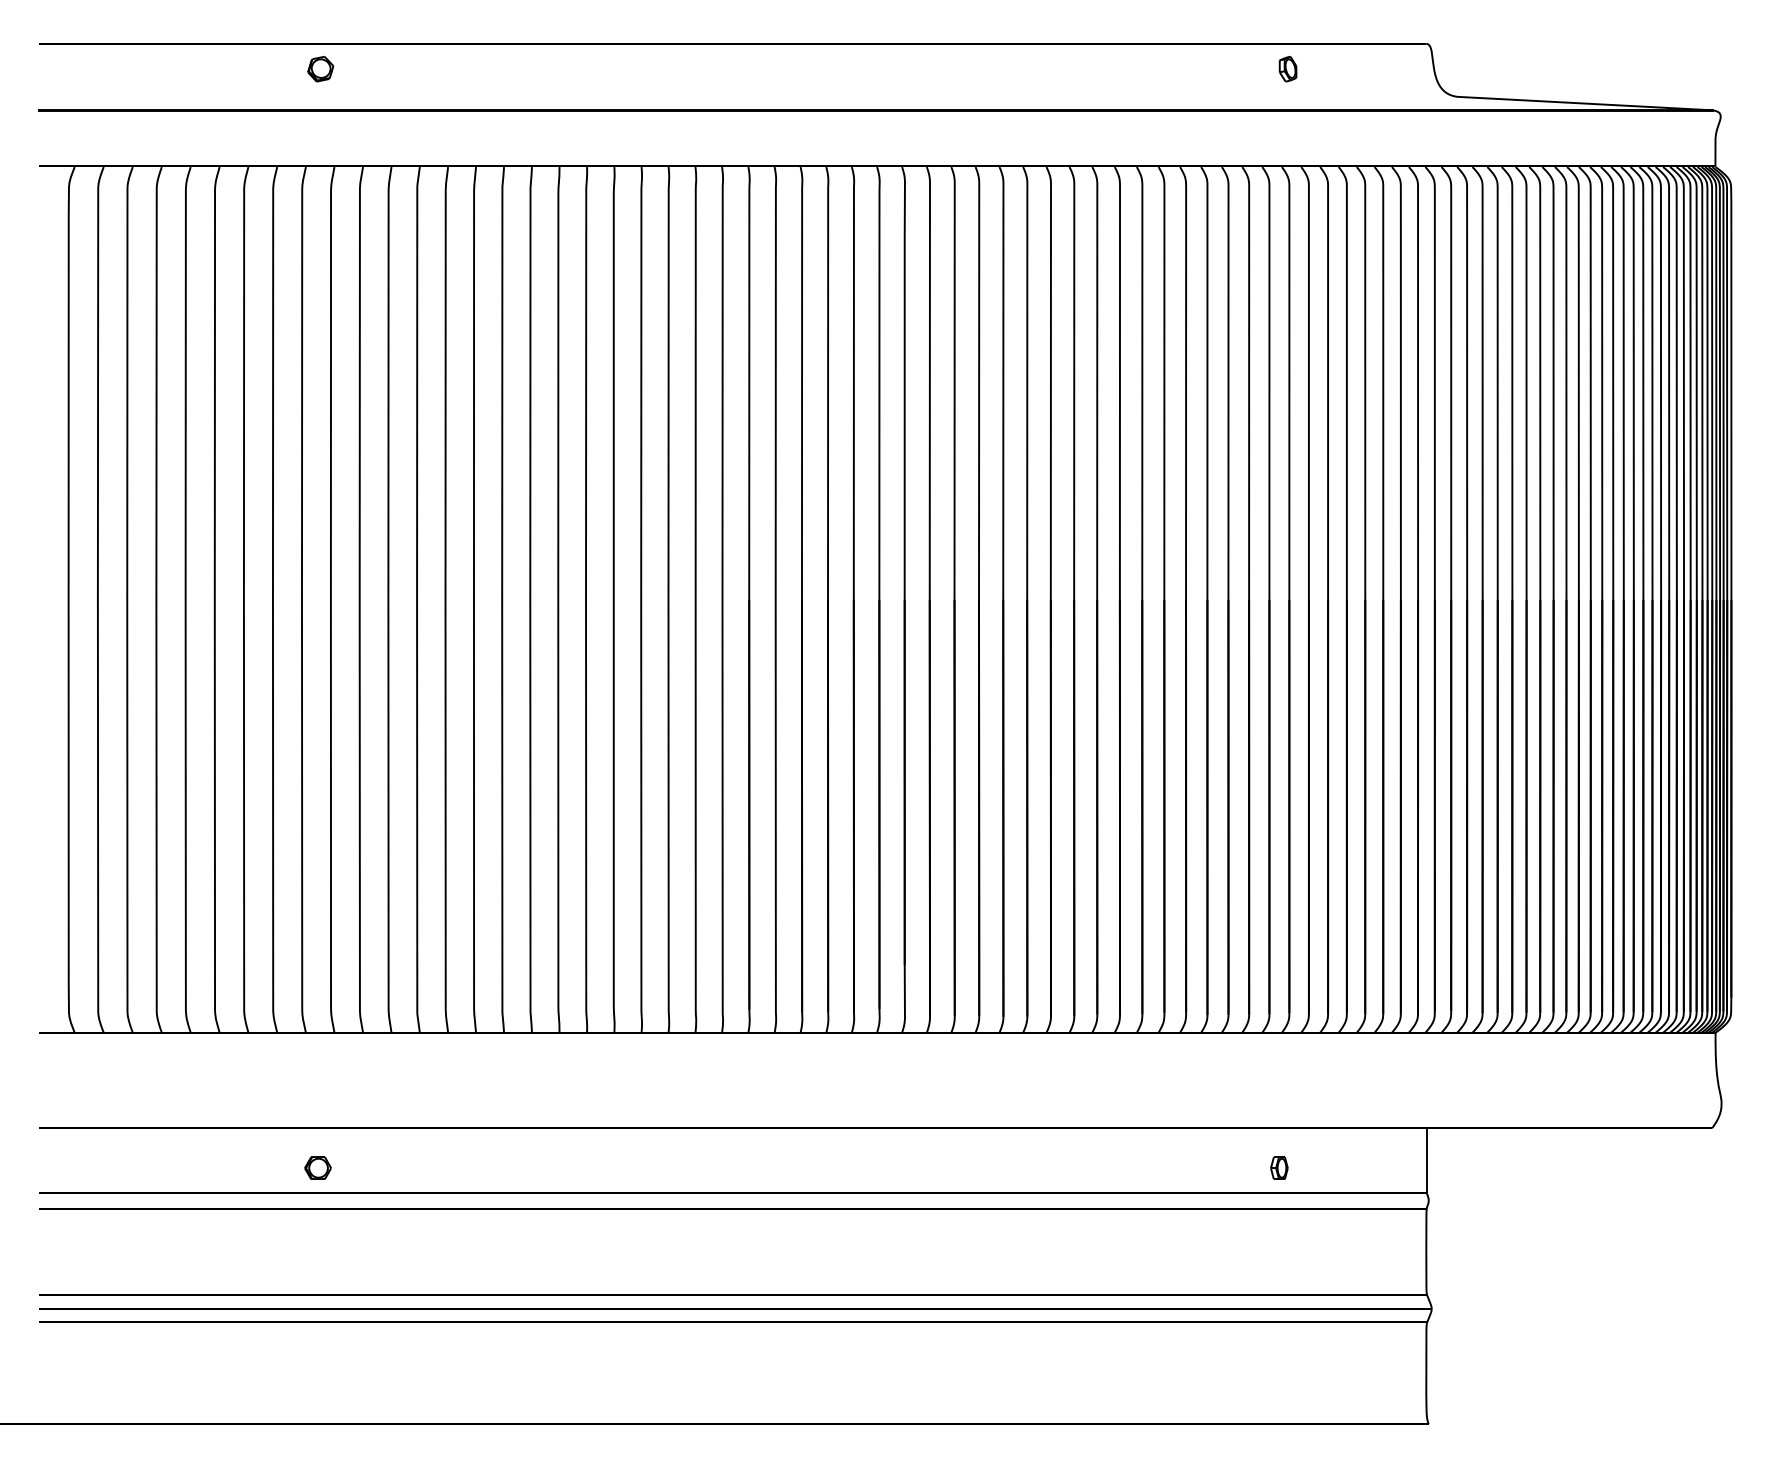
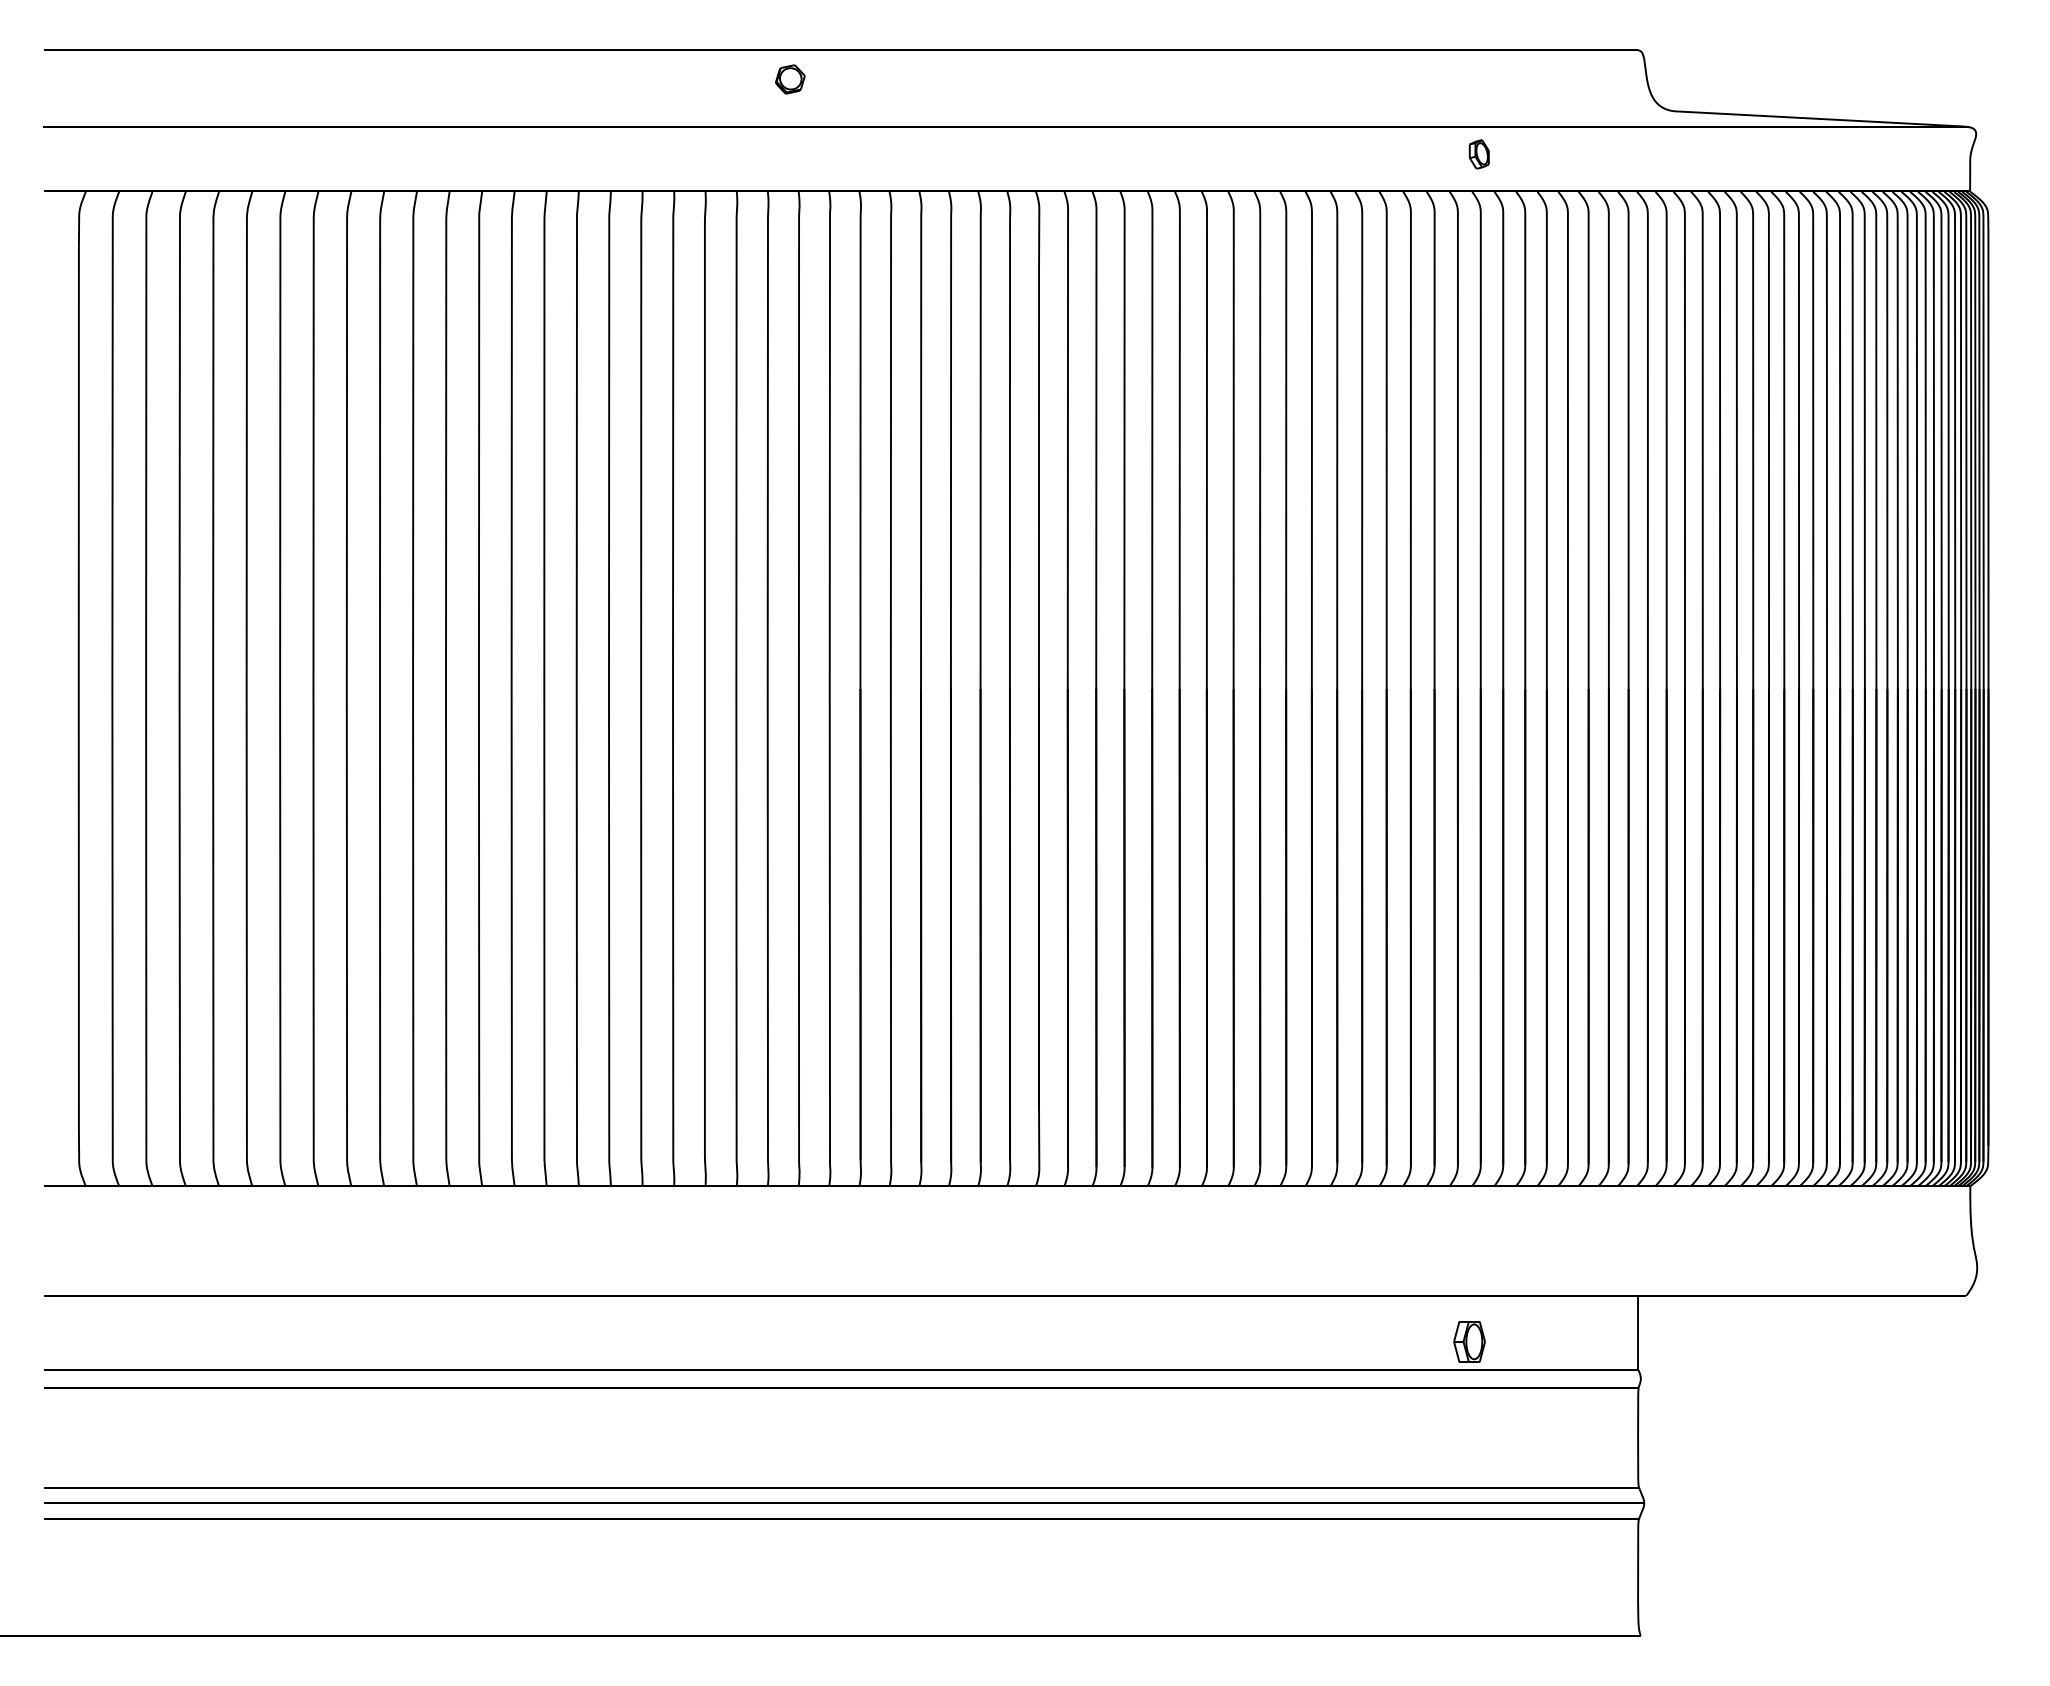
part: (320, 69) -> (790, 79), moved
part: (1287, 69) -> (1478, 154), moved
part: (317, 1168) -> (364, 1341), removed
part: (1278, 1168) -> (1468, 1341), size x1.6

